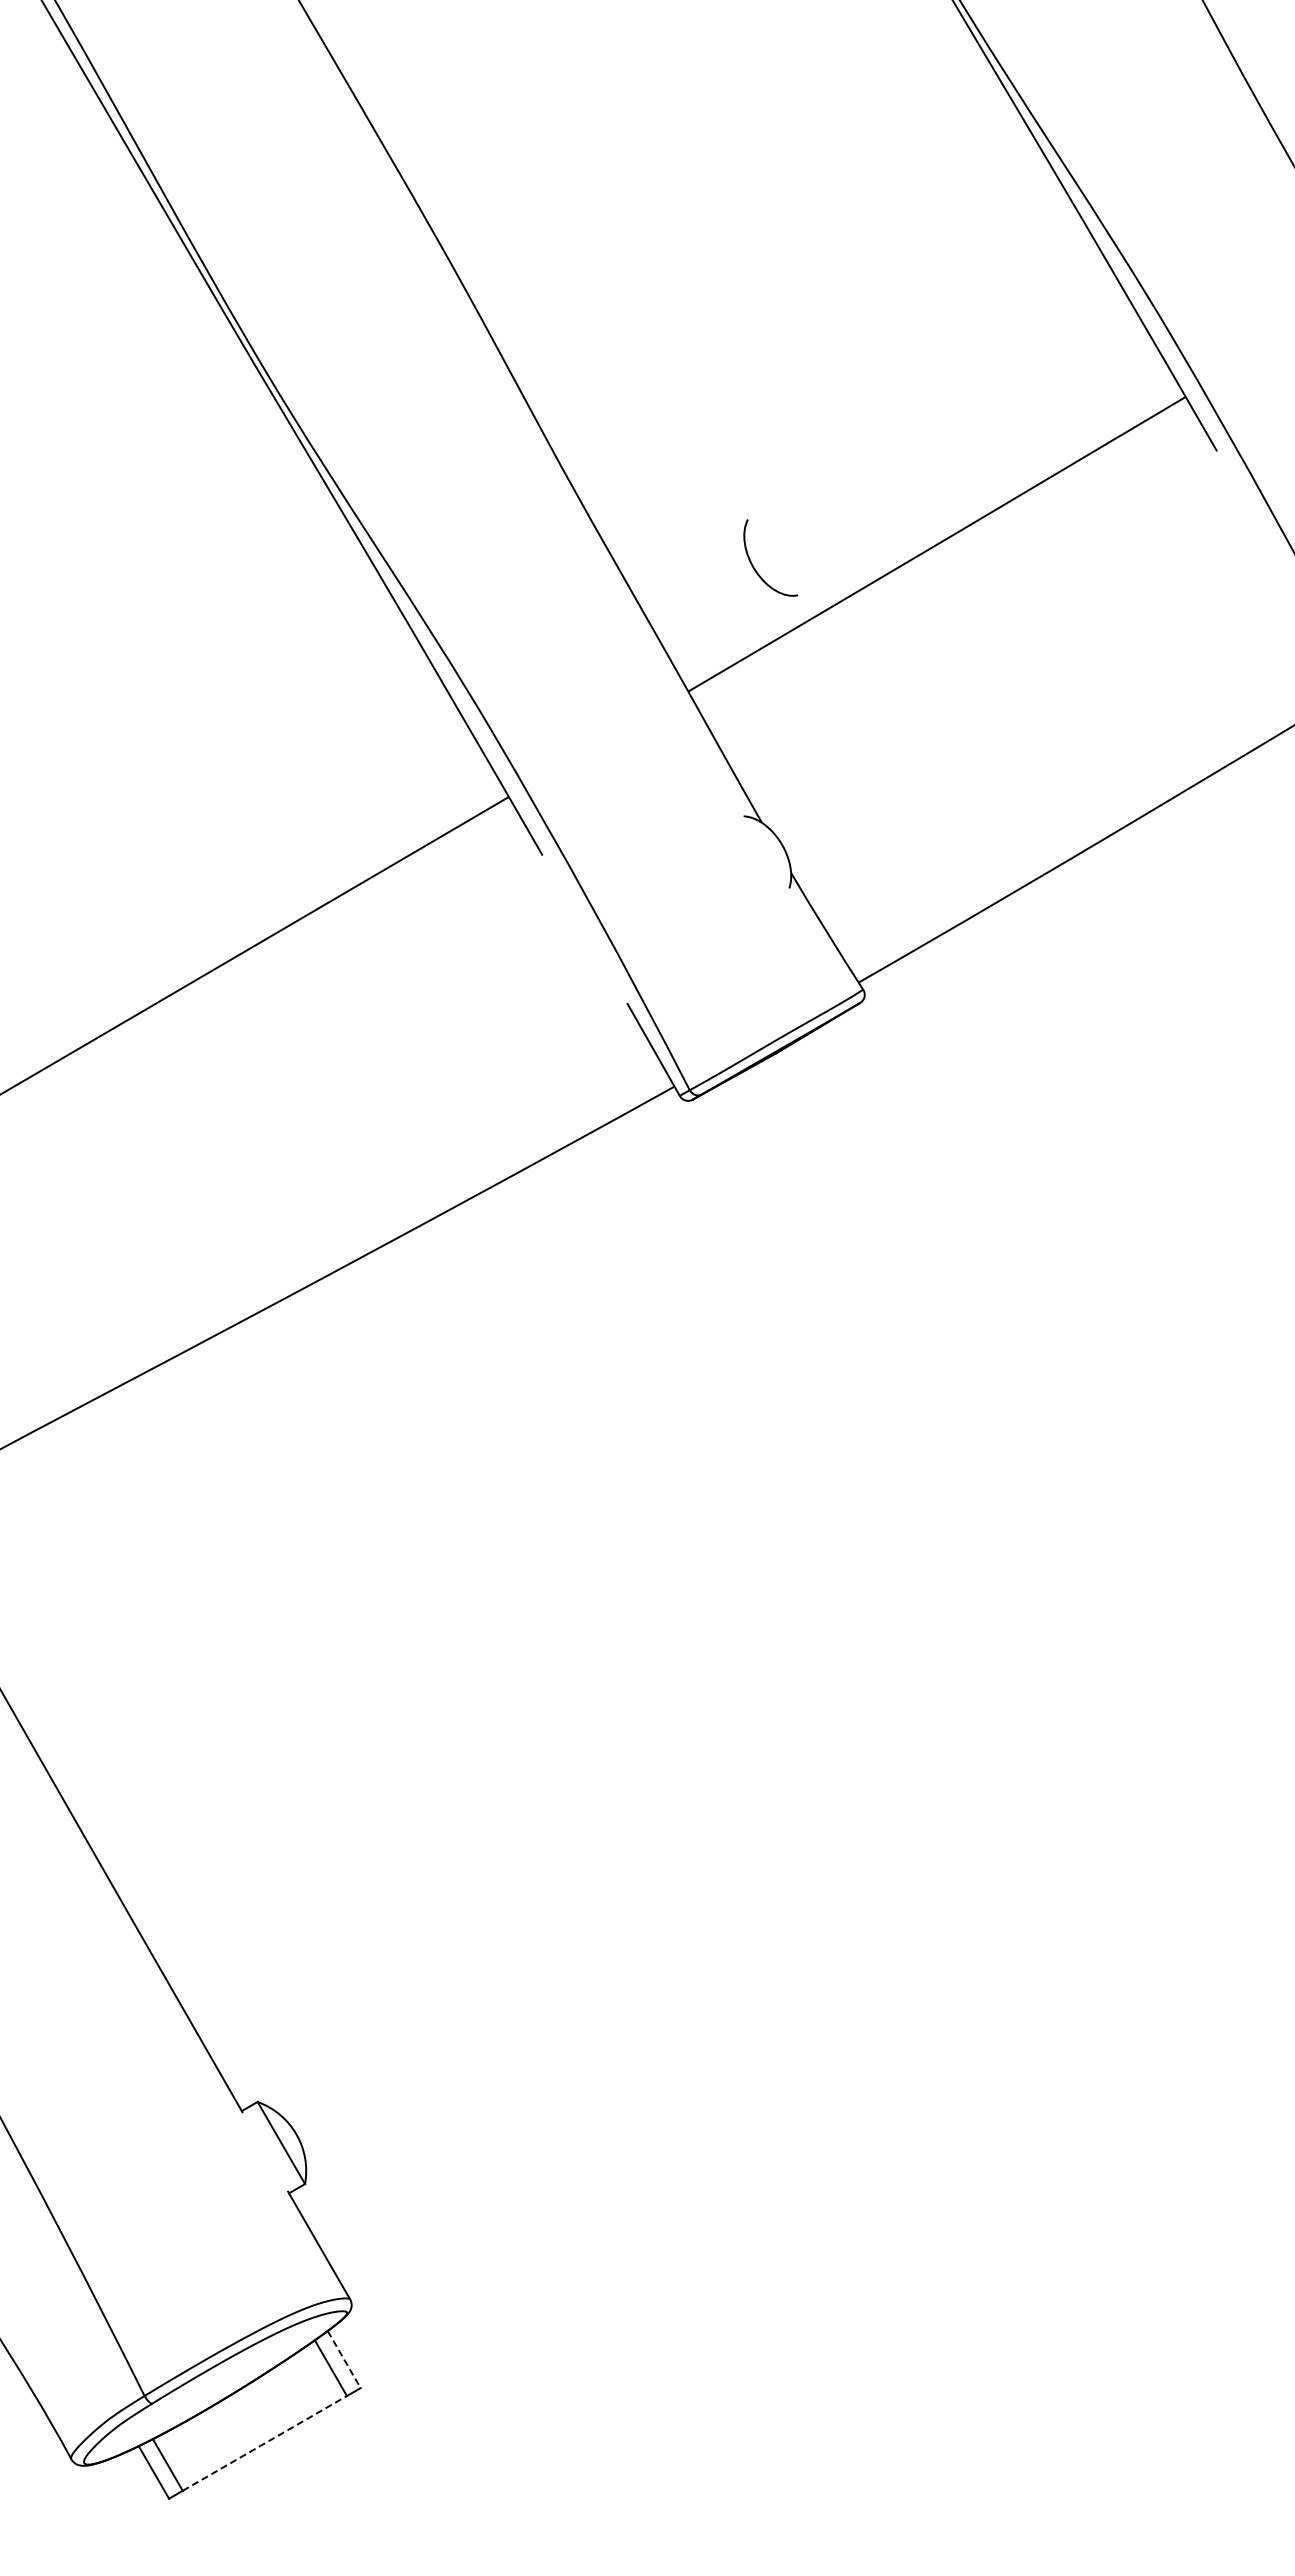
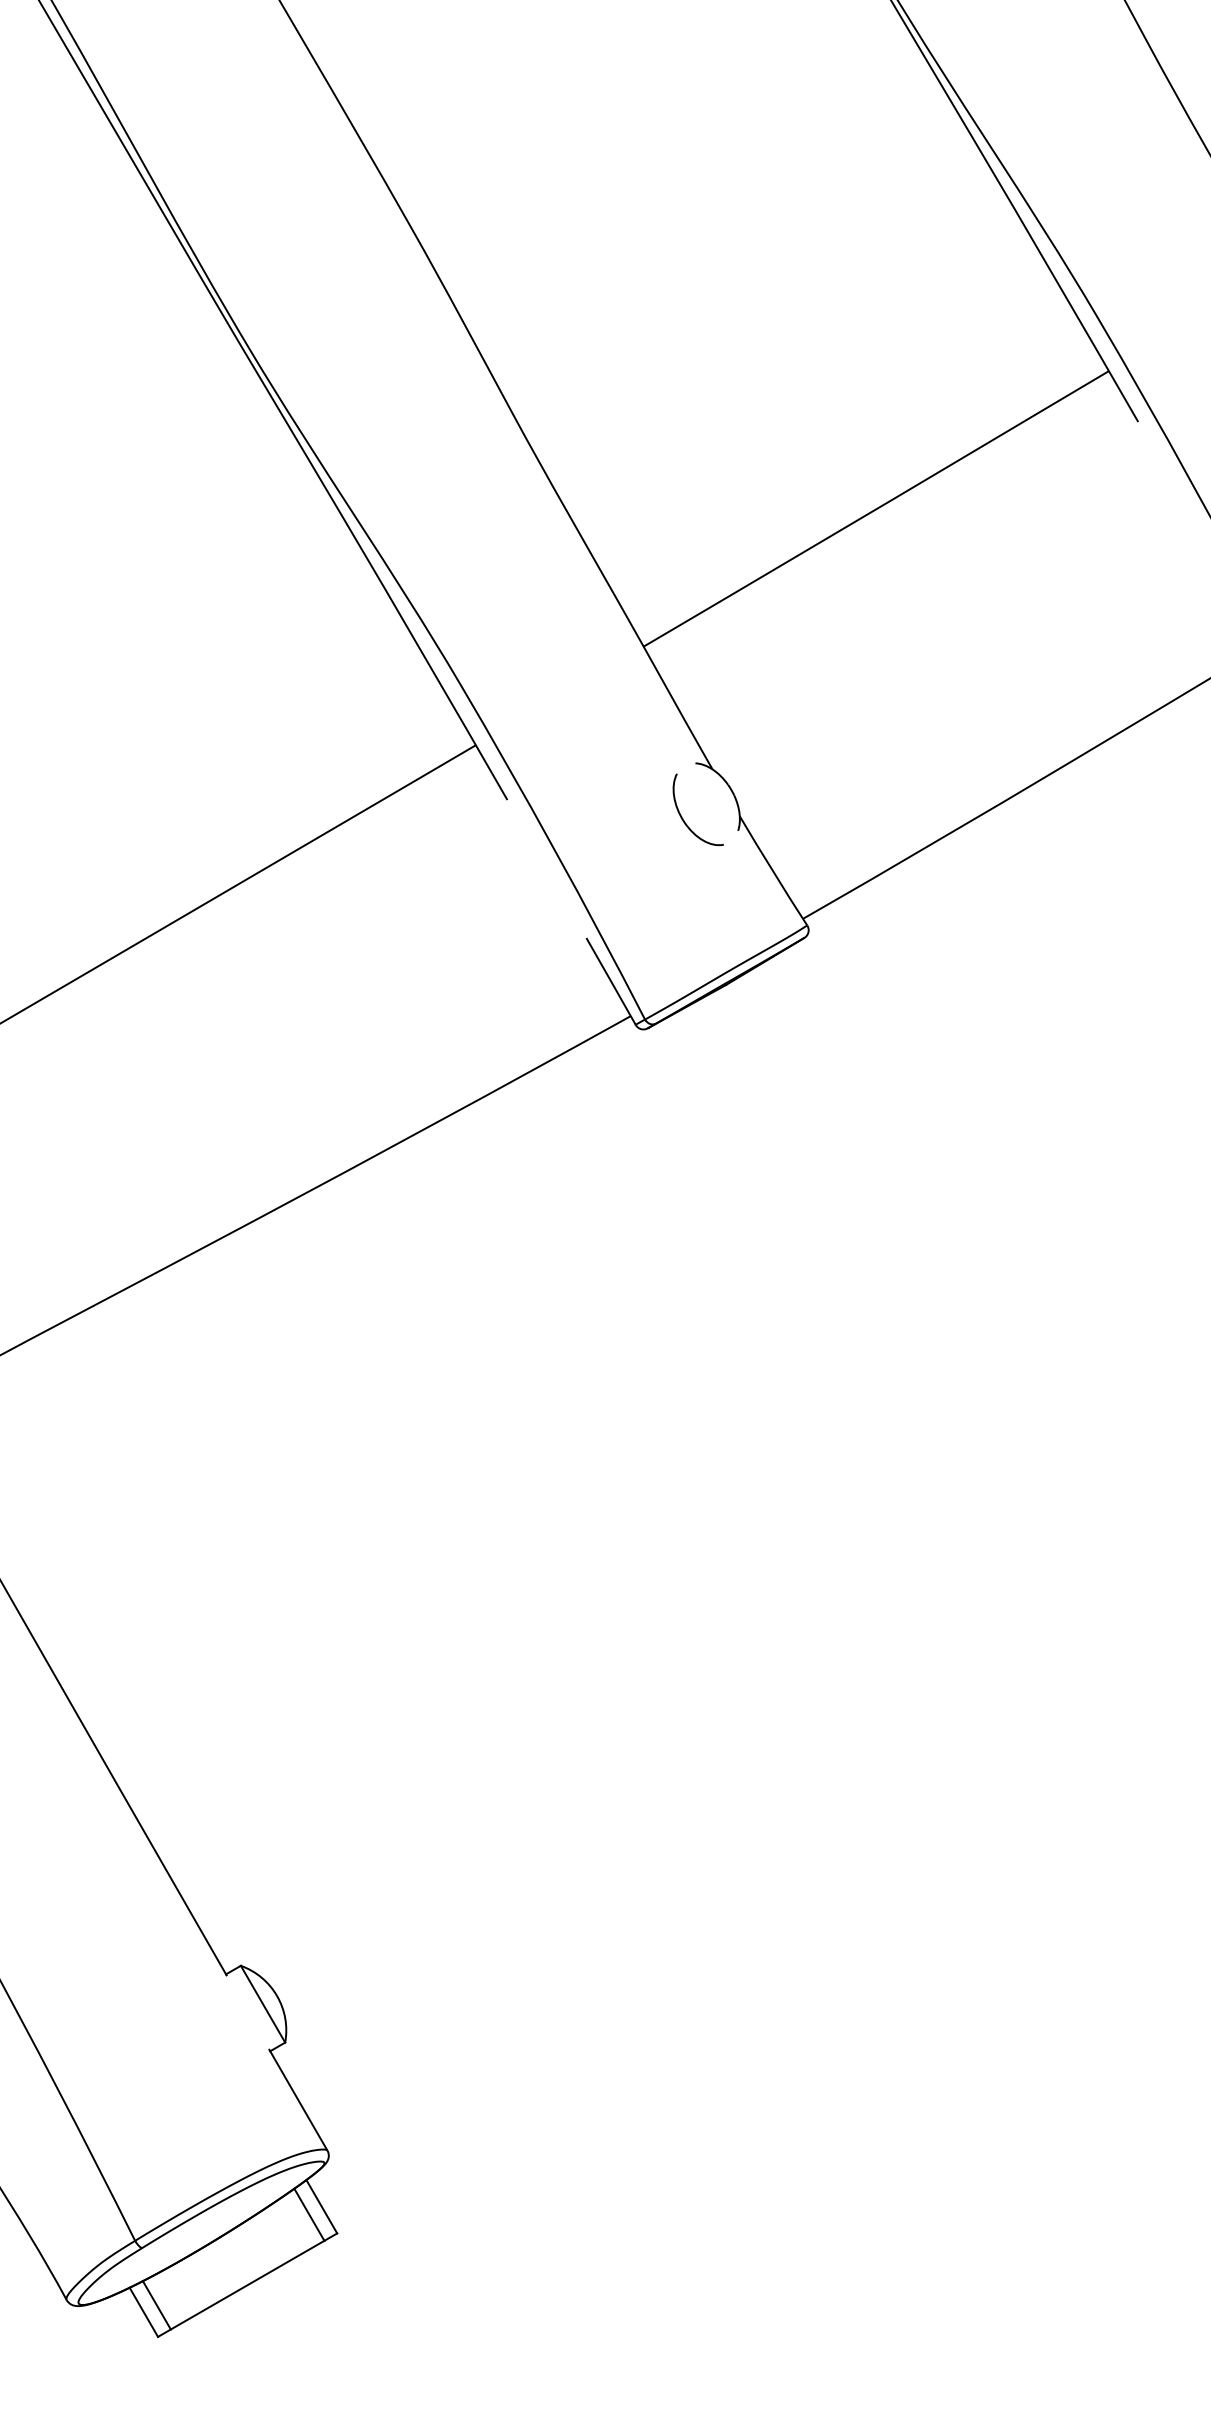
curve: (755, 568) -> (684, 819), moved
line: (344, 2359) -> (322, 2206), dashed -> solid
line: (264, 2443) -> (247, 2285), dashed -> solid

